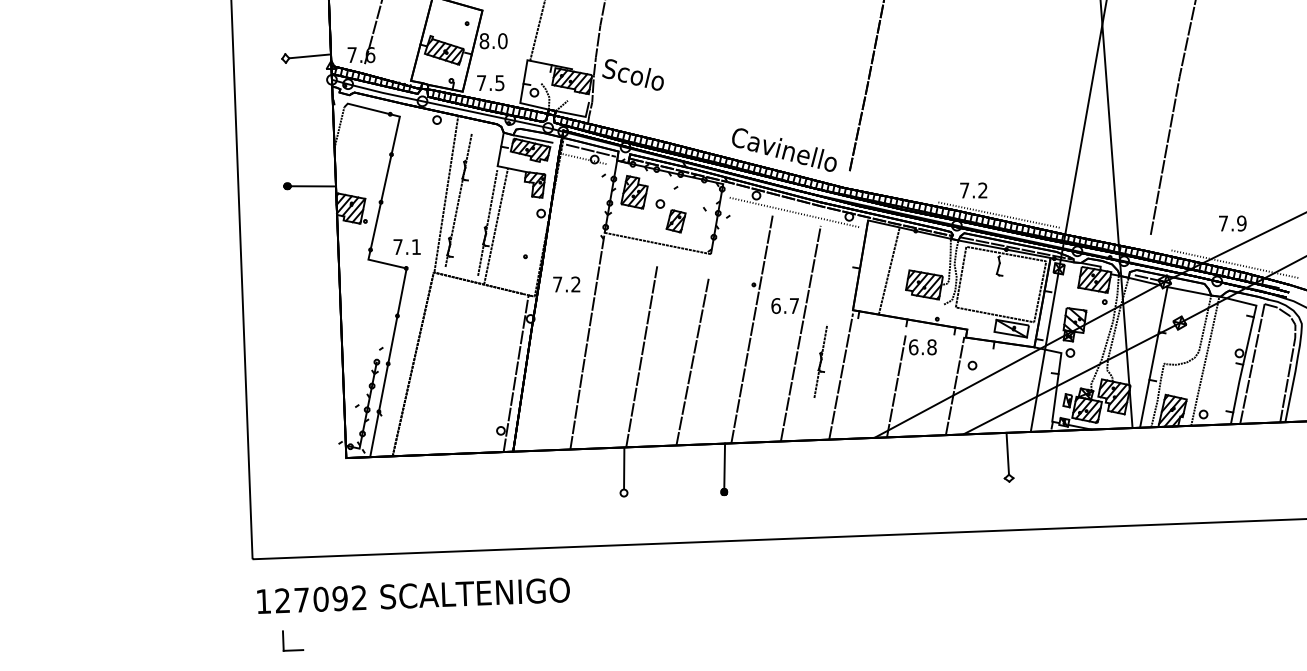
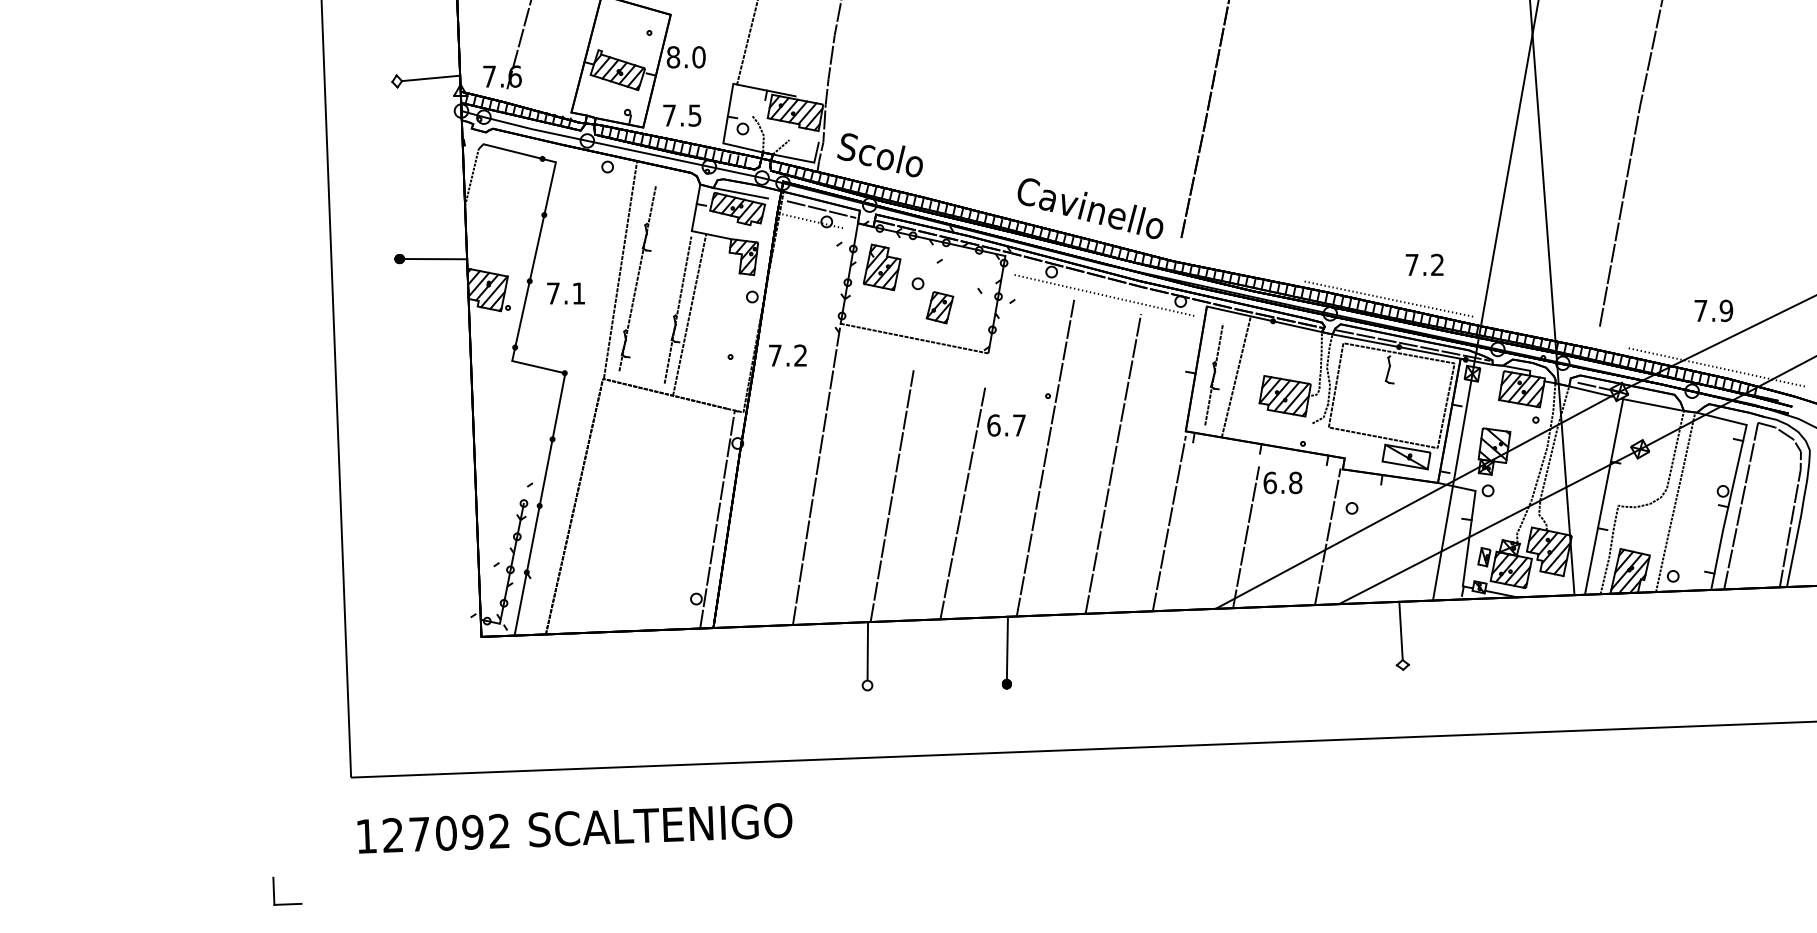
text: (632, 75) -> (879, 155), moved
text: (973, 190) -> (1424, 264), moved
text: (406, 247) -> (565, 293), moved
text: (566, 284) -> (787, 355), moved
text: (785, 306) -> (1006, 425), moved
part: (820, 362) -> (1213, 375), moved
part: (283, 640) -> (274, 890), moved

